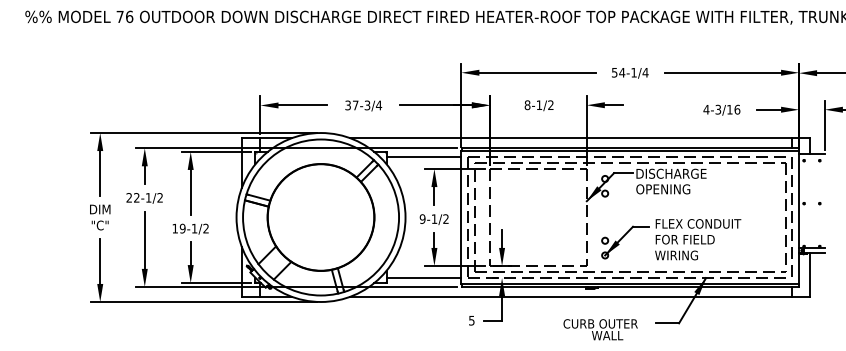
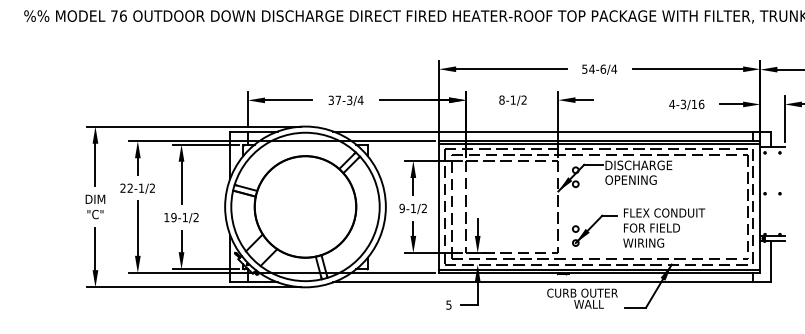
text: (634, 71) -> (603, 68), 54-1/4 -> 54-6/4
line: (424, 157) -> (403, 149), removed
line: (424, 277) -> (403, 264), removed
text: (600, 329) -> (582, 298), moved

